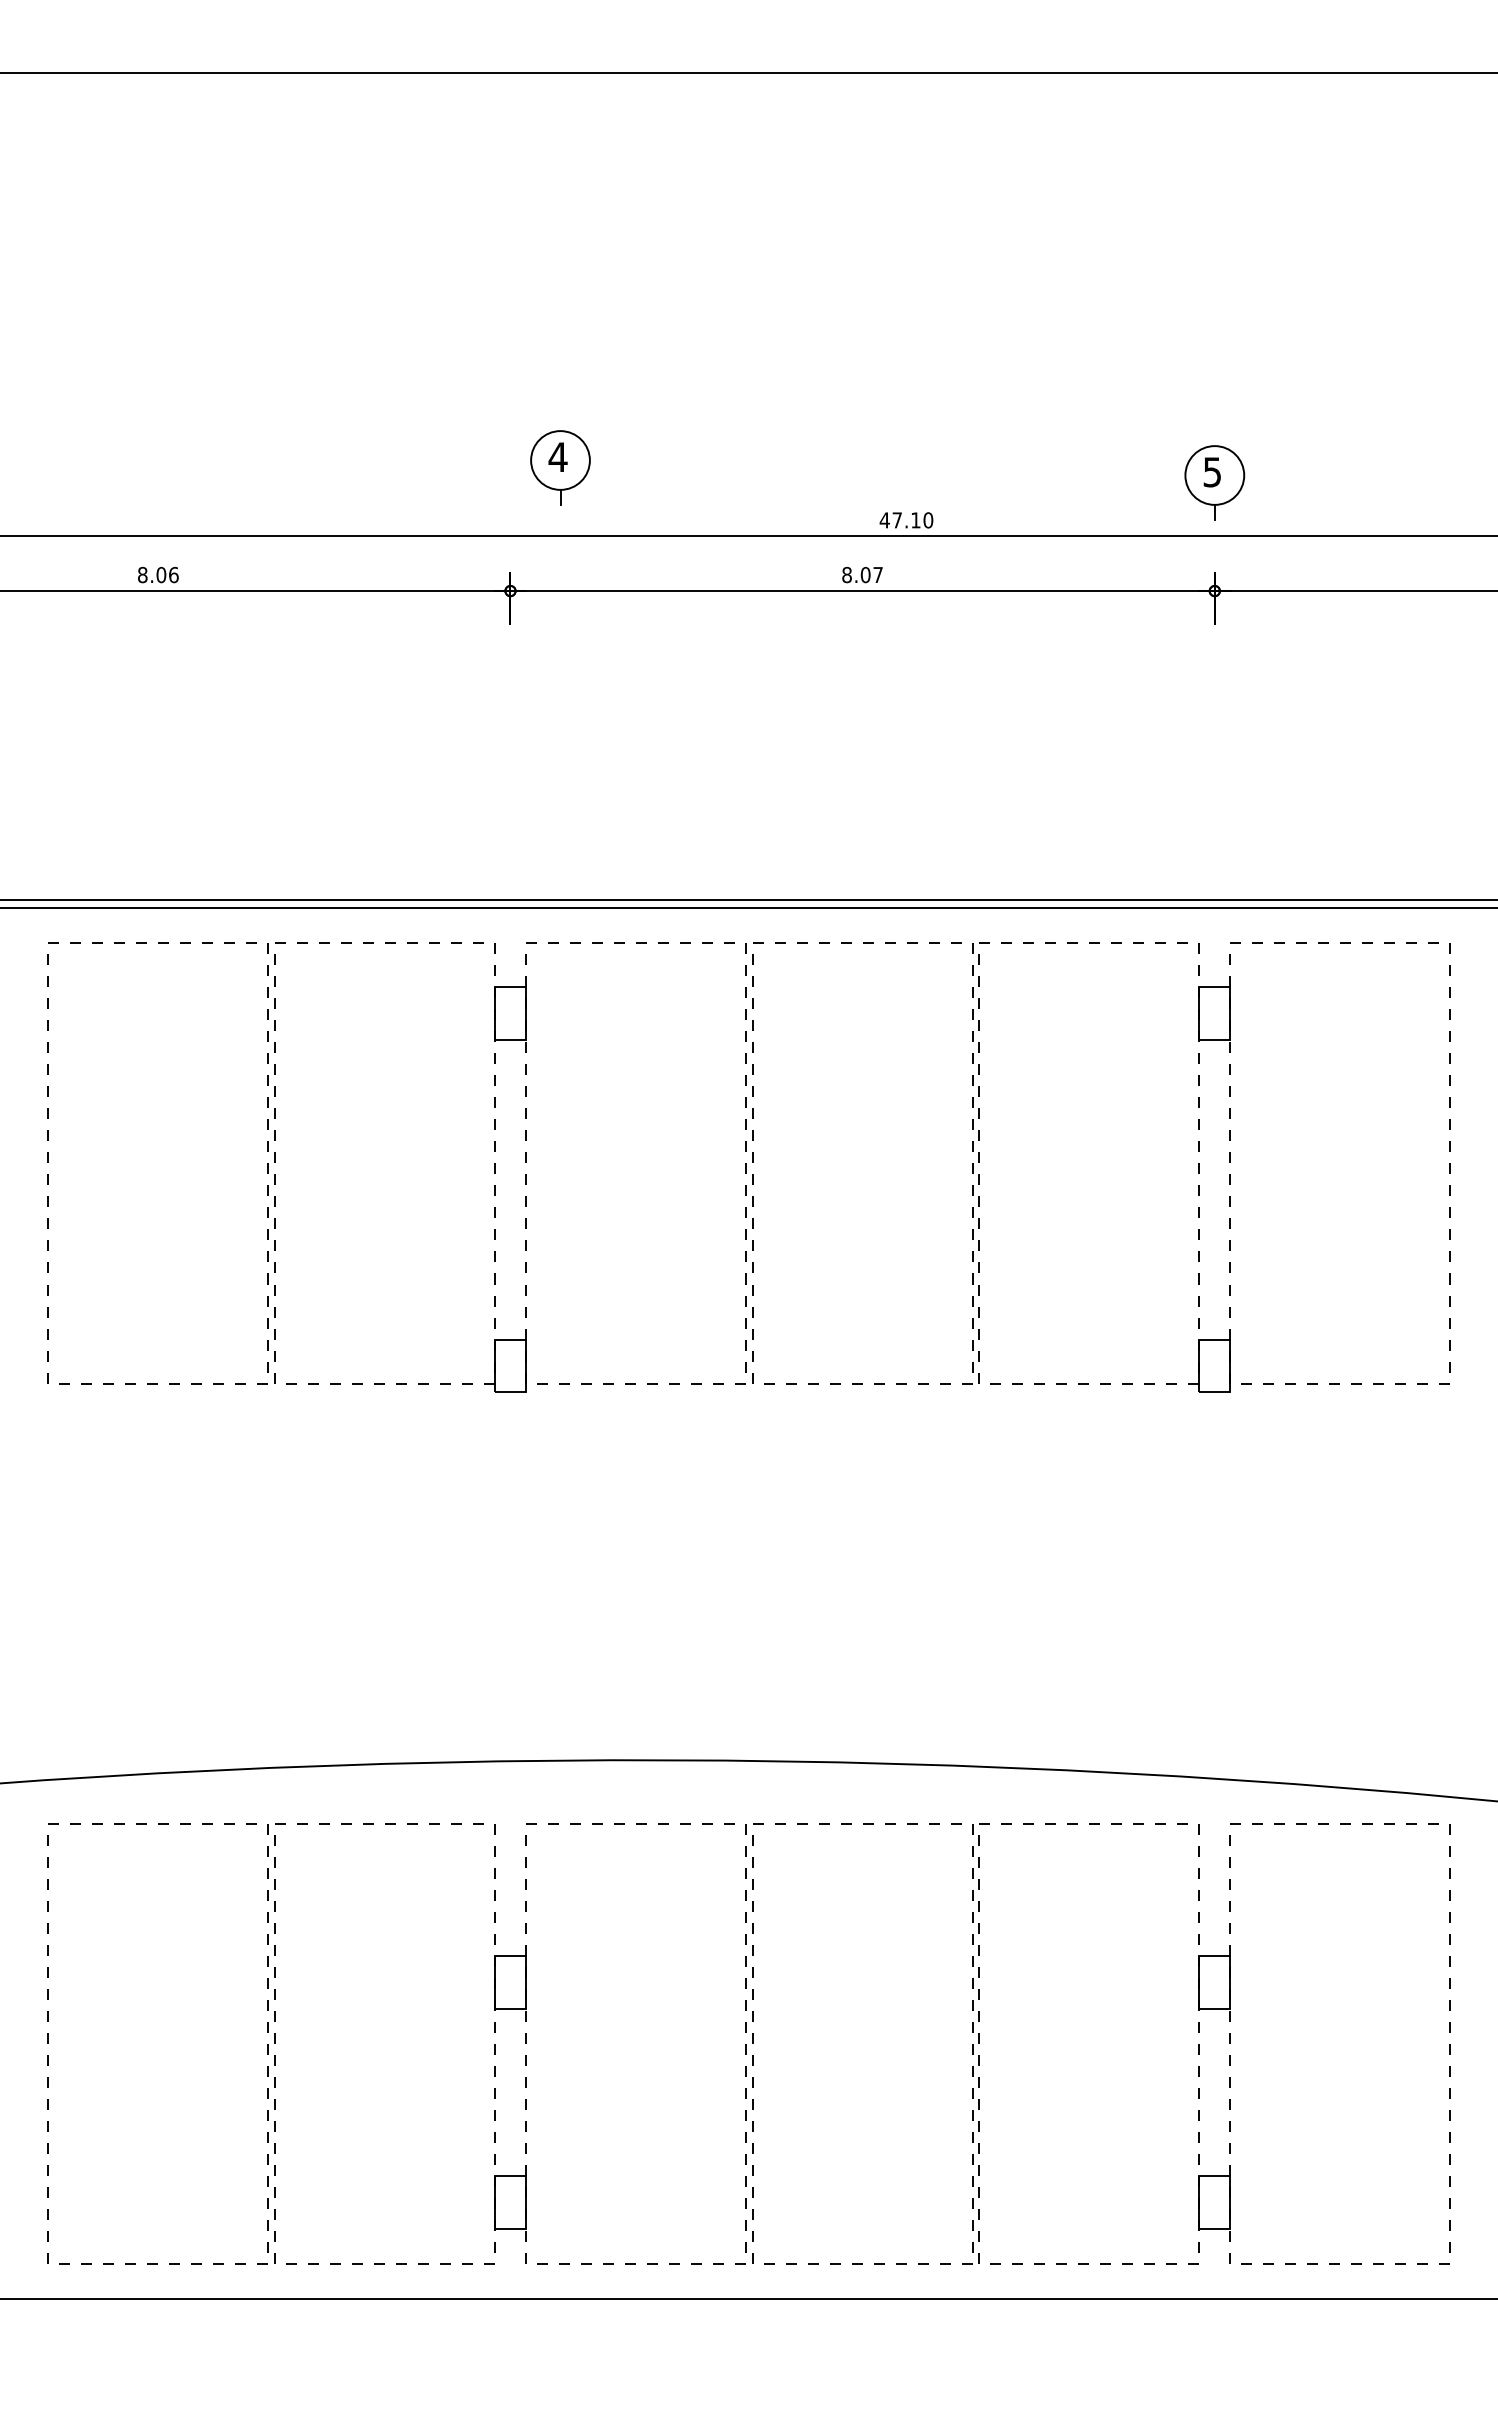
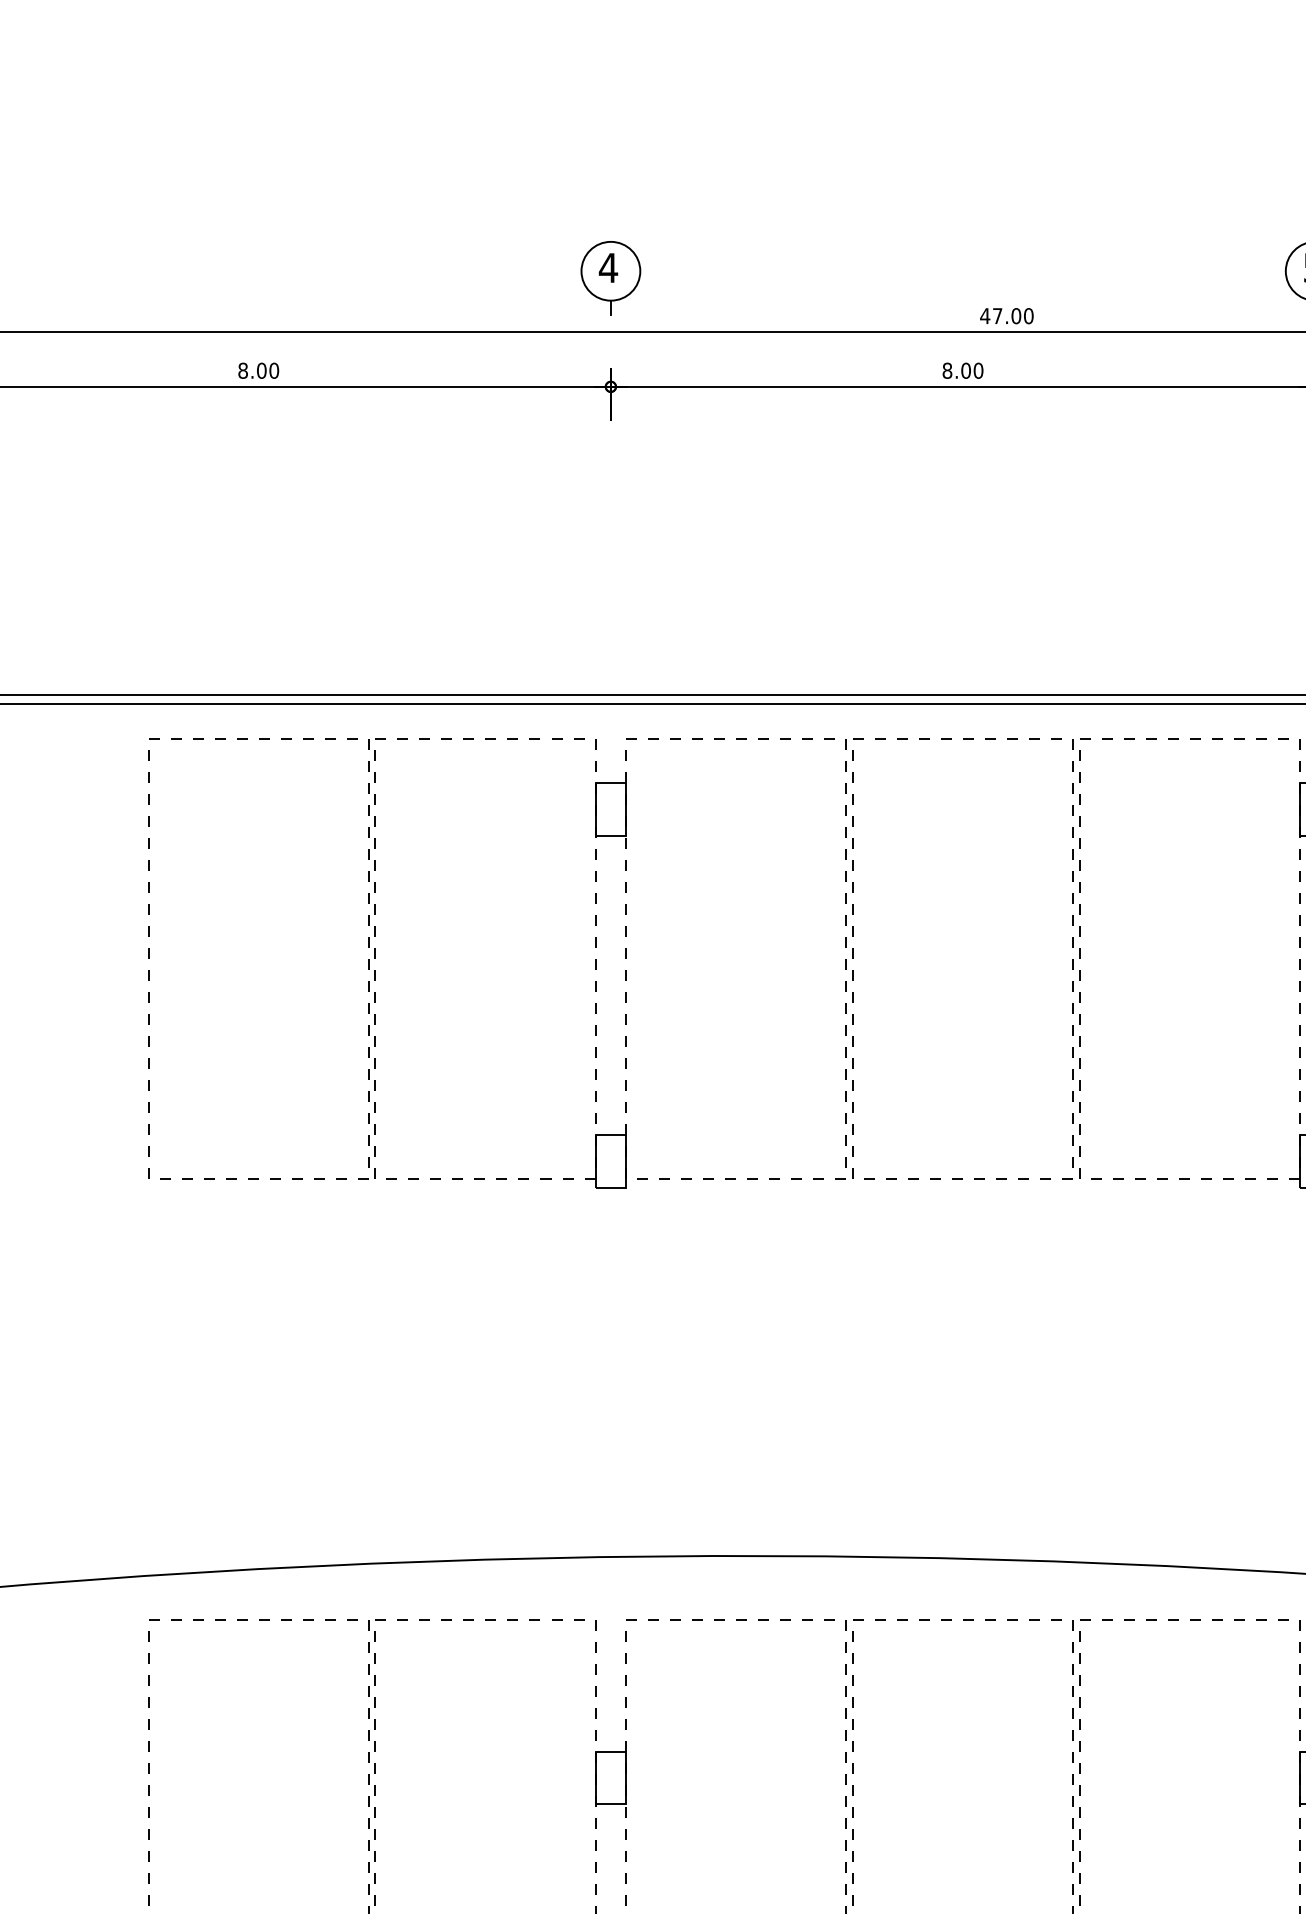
part: (560, 467) -> (610, 278), moved
text: (915, 520) -> (1015, 316), 47.10 -> 47.00
text: (173, 574) -> (273, 370), 8.06 -> 8.00
text: (878, 574) -> (978, 370), 8.07 -> 8.00

